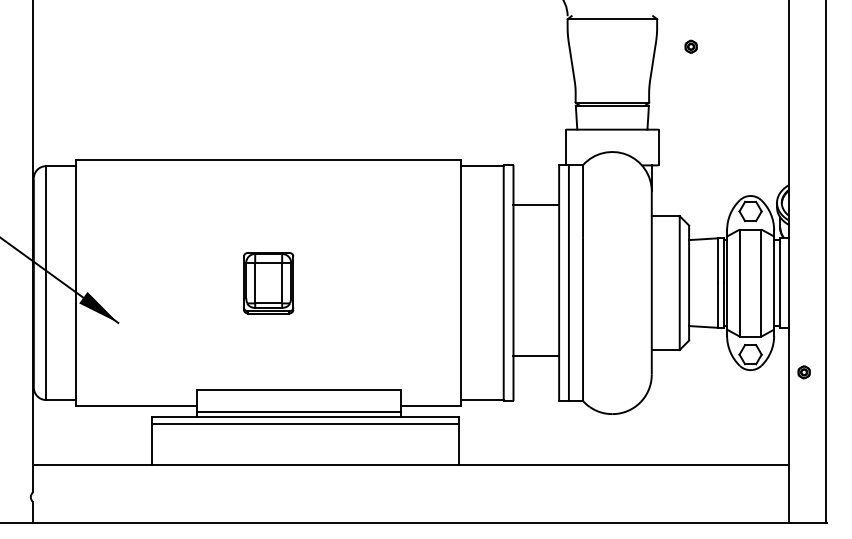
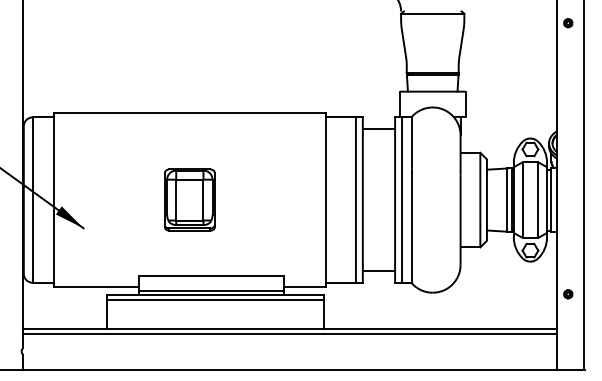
part: (690, 46) -> (567, 22), moved
line: (536, 204) -> (379, 129), moved
part: (268, 283) -> (189, 200), size x1.43
line: (536, 356) -> (379, 271), moved
part: (803, 372) -> (567, 294), moved
line: (410, 472) -> (290, 333), added

